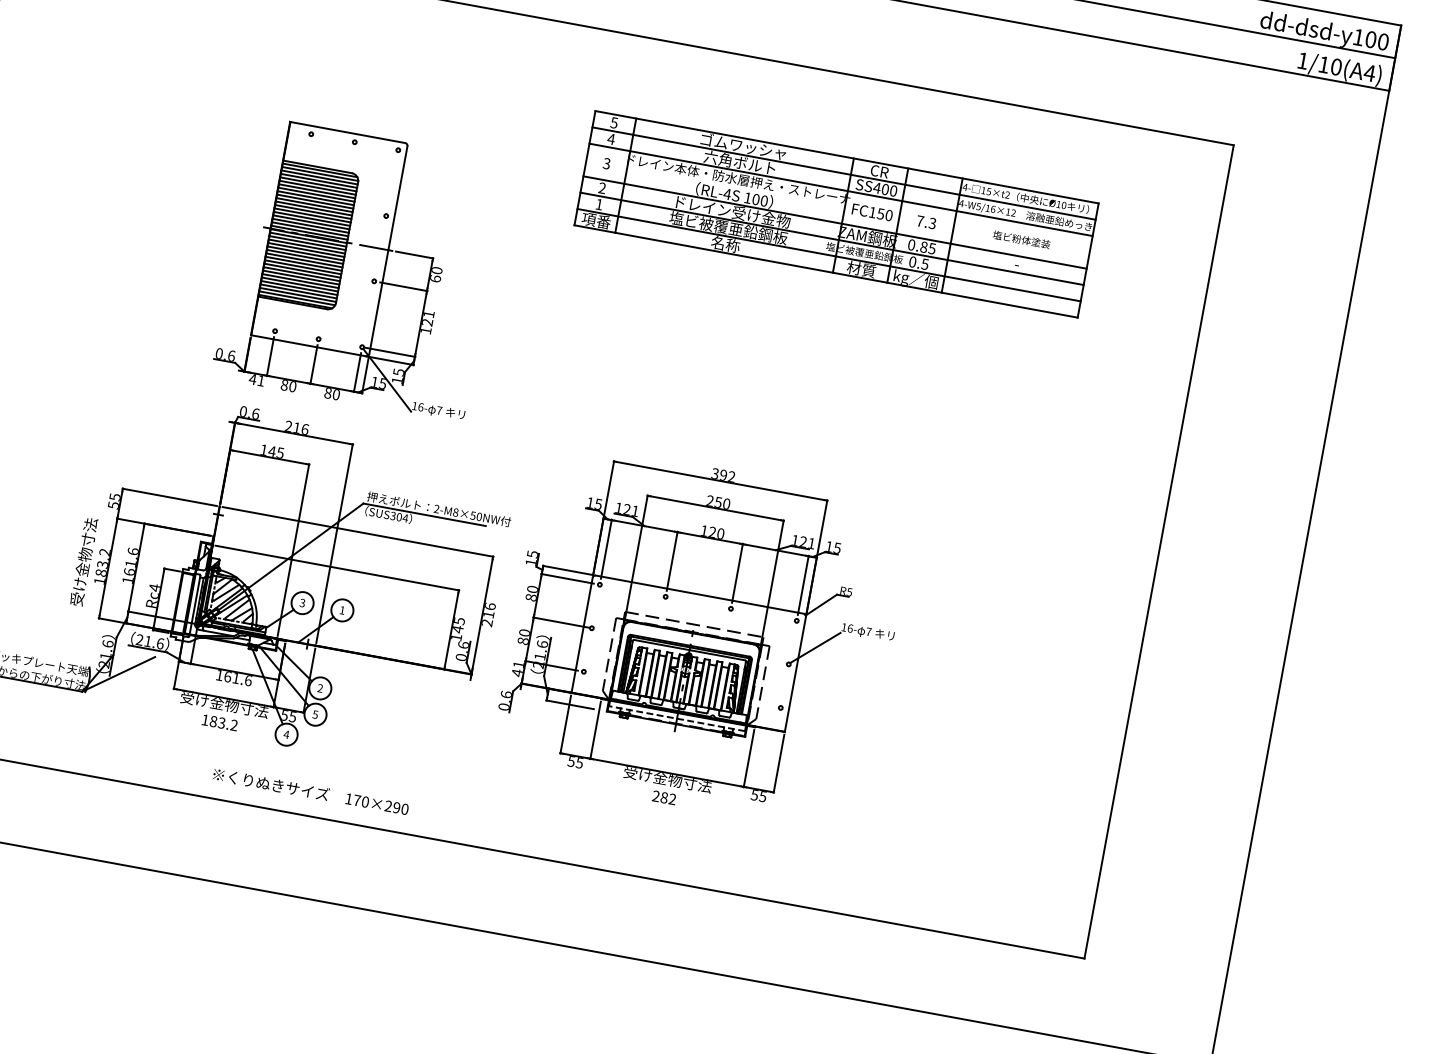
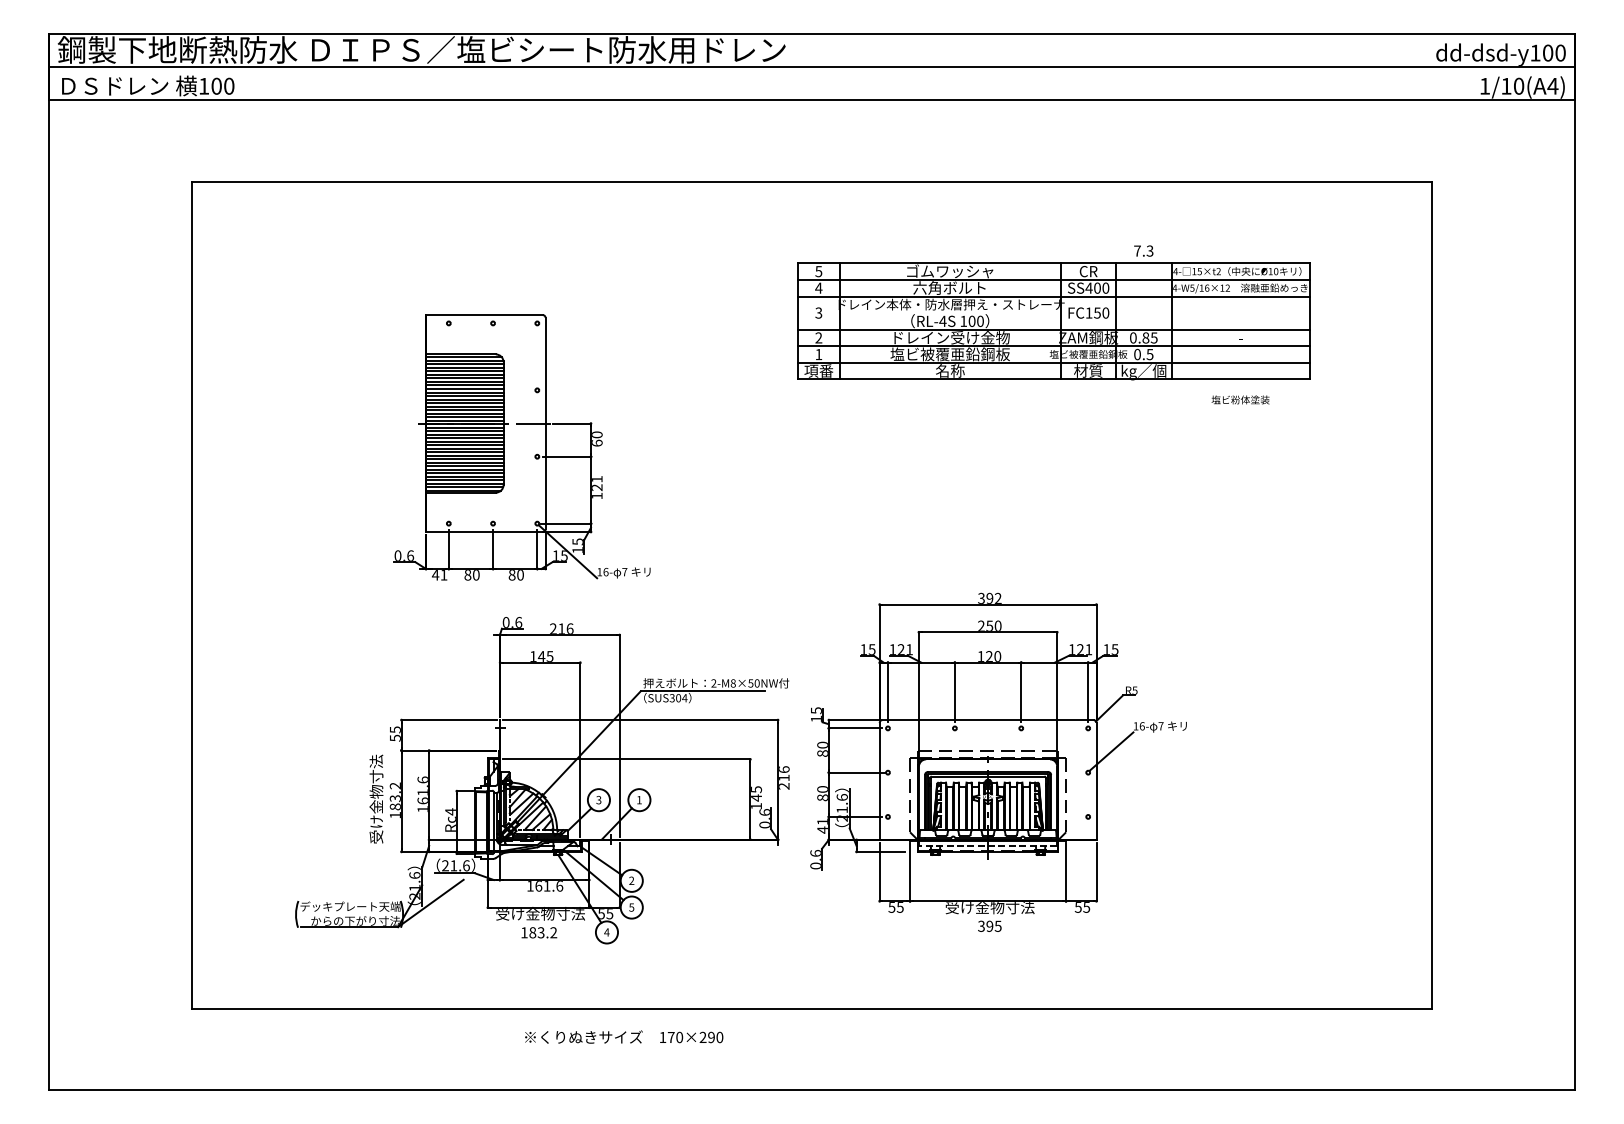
text: (926, 221) -> (1143, 250), moved
text: (1021, 239) -> (1240, 399), moved
part: (360, 269) -> (521, 447), moved
text: (311, 791) -> (624, 1036), moved
text: (664, 796) -> (989, 925), 282 -> 395

